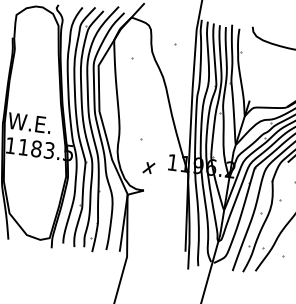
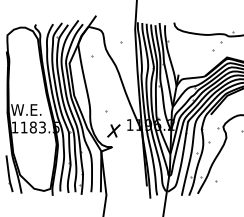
part: (148, 167) -> (113, 130), size x1.67

